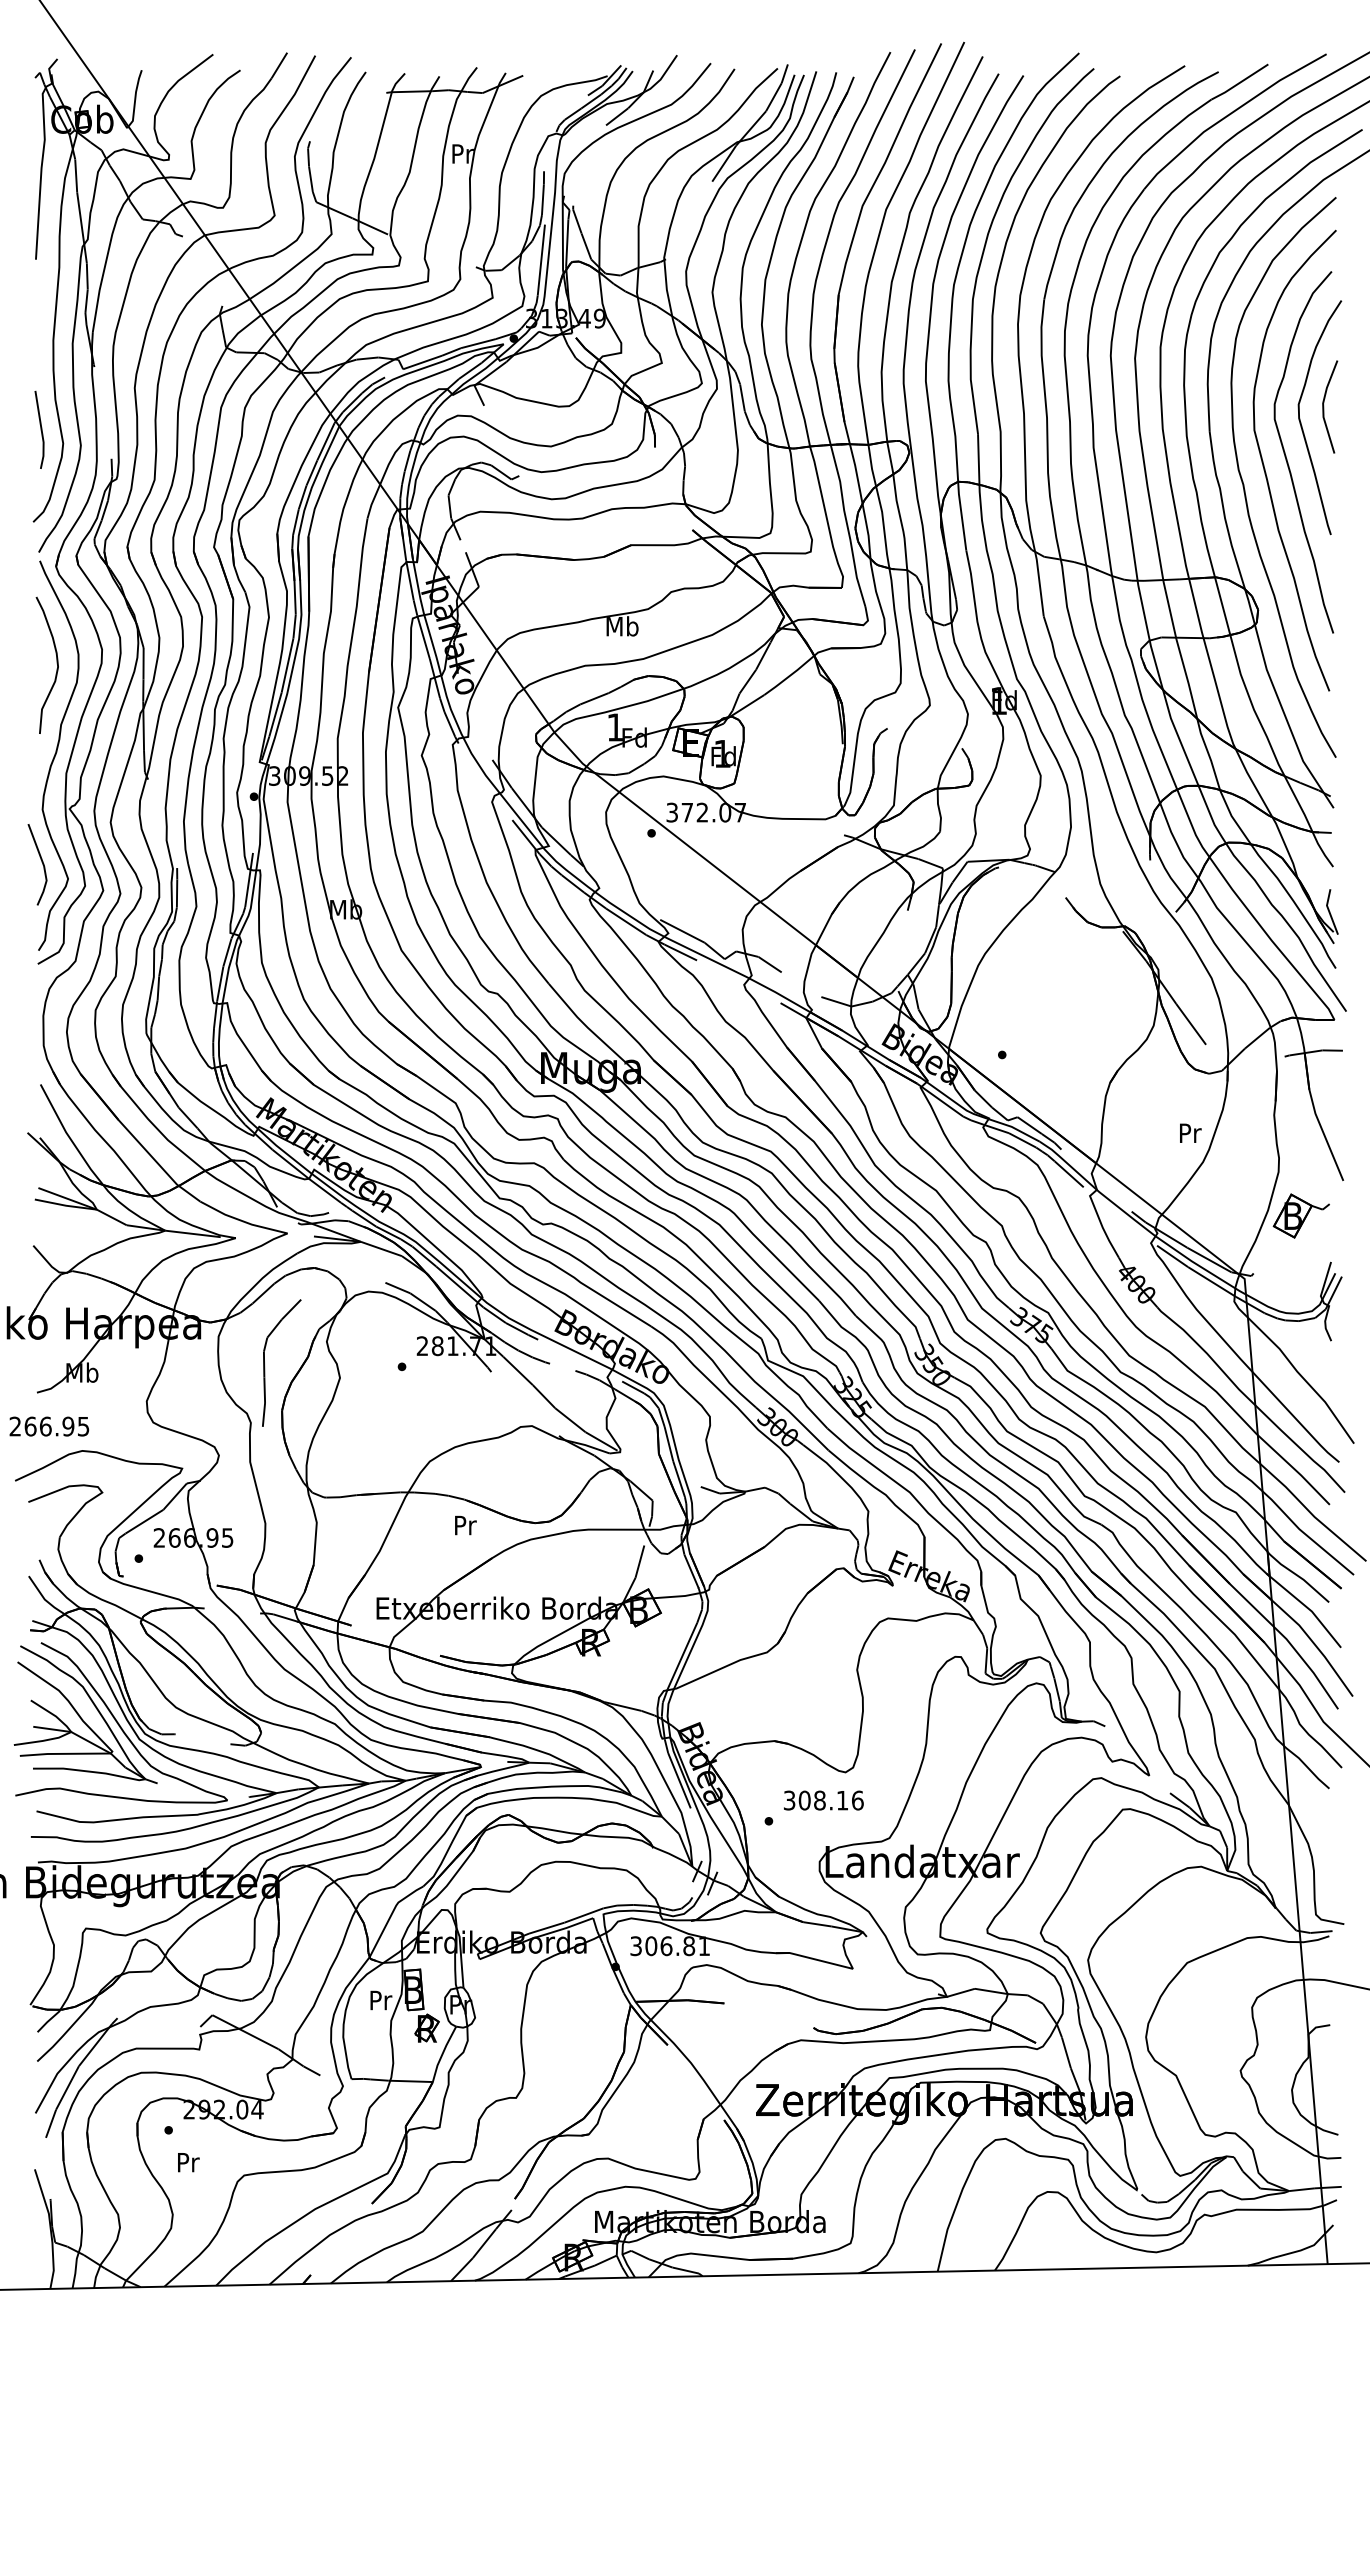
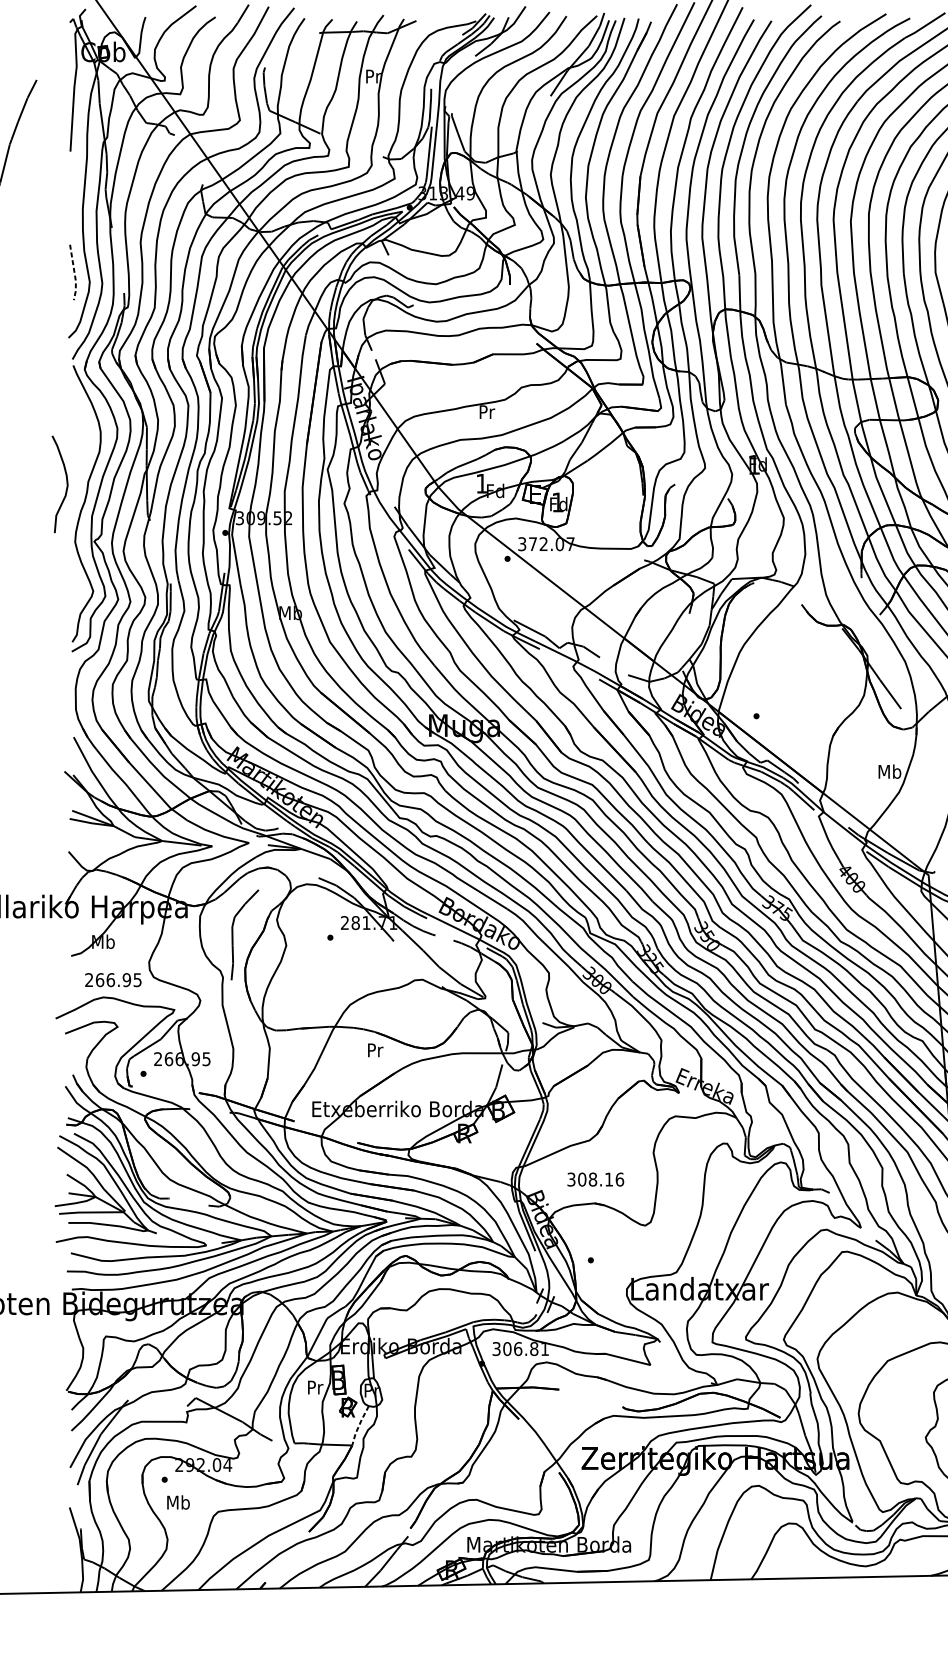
line: (41, 431) -> (74, 273), solid -> dashed
text: (622, 626) -> (486, 412), Mb -> Pr
curve: (56, 663) -> (66, 483), moved
line: (41, 862) -> (74, 579), removed
text: (1190, 1132) -> (890, 771), Pr -> Mb
text: (49, 1426) -> (113, 980), moved
text: (823, 1800) -> (595, 1179), moved
line: (442, 2054) -> (359, 1425), solid -> dashed
text: (188, 2162) -> (178, 1502), Pr -> Mb

